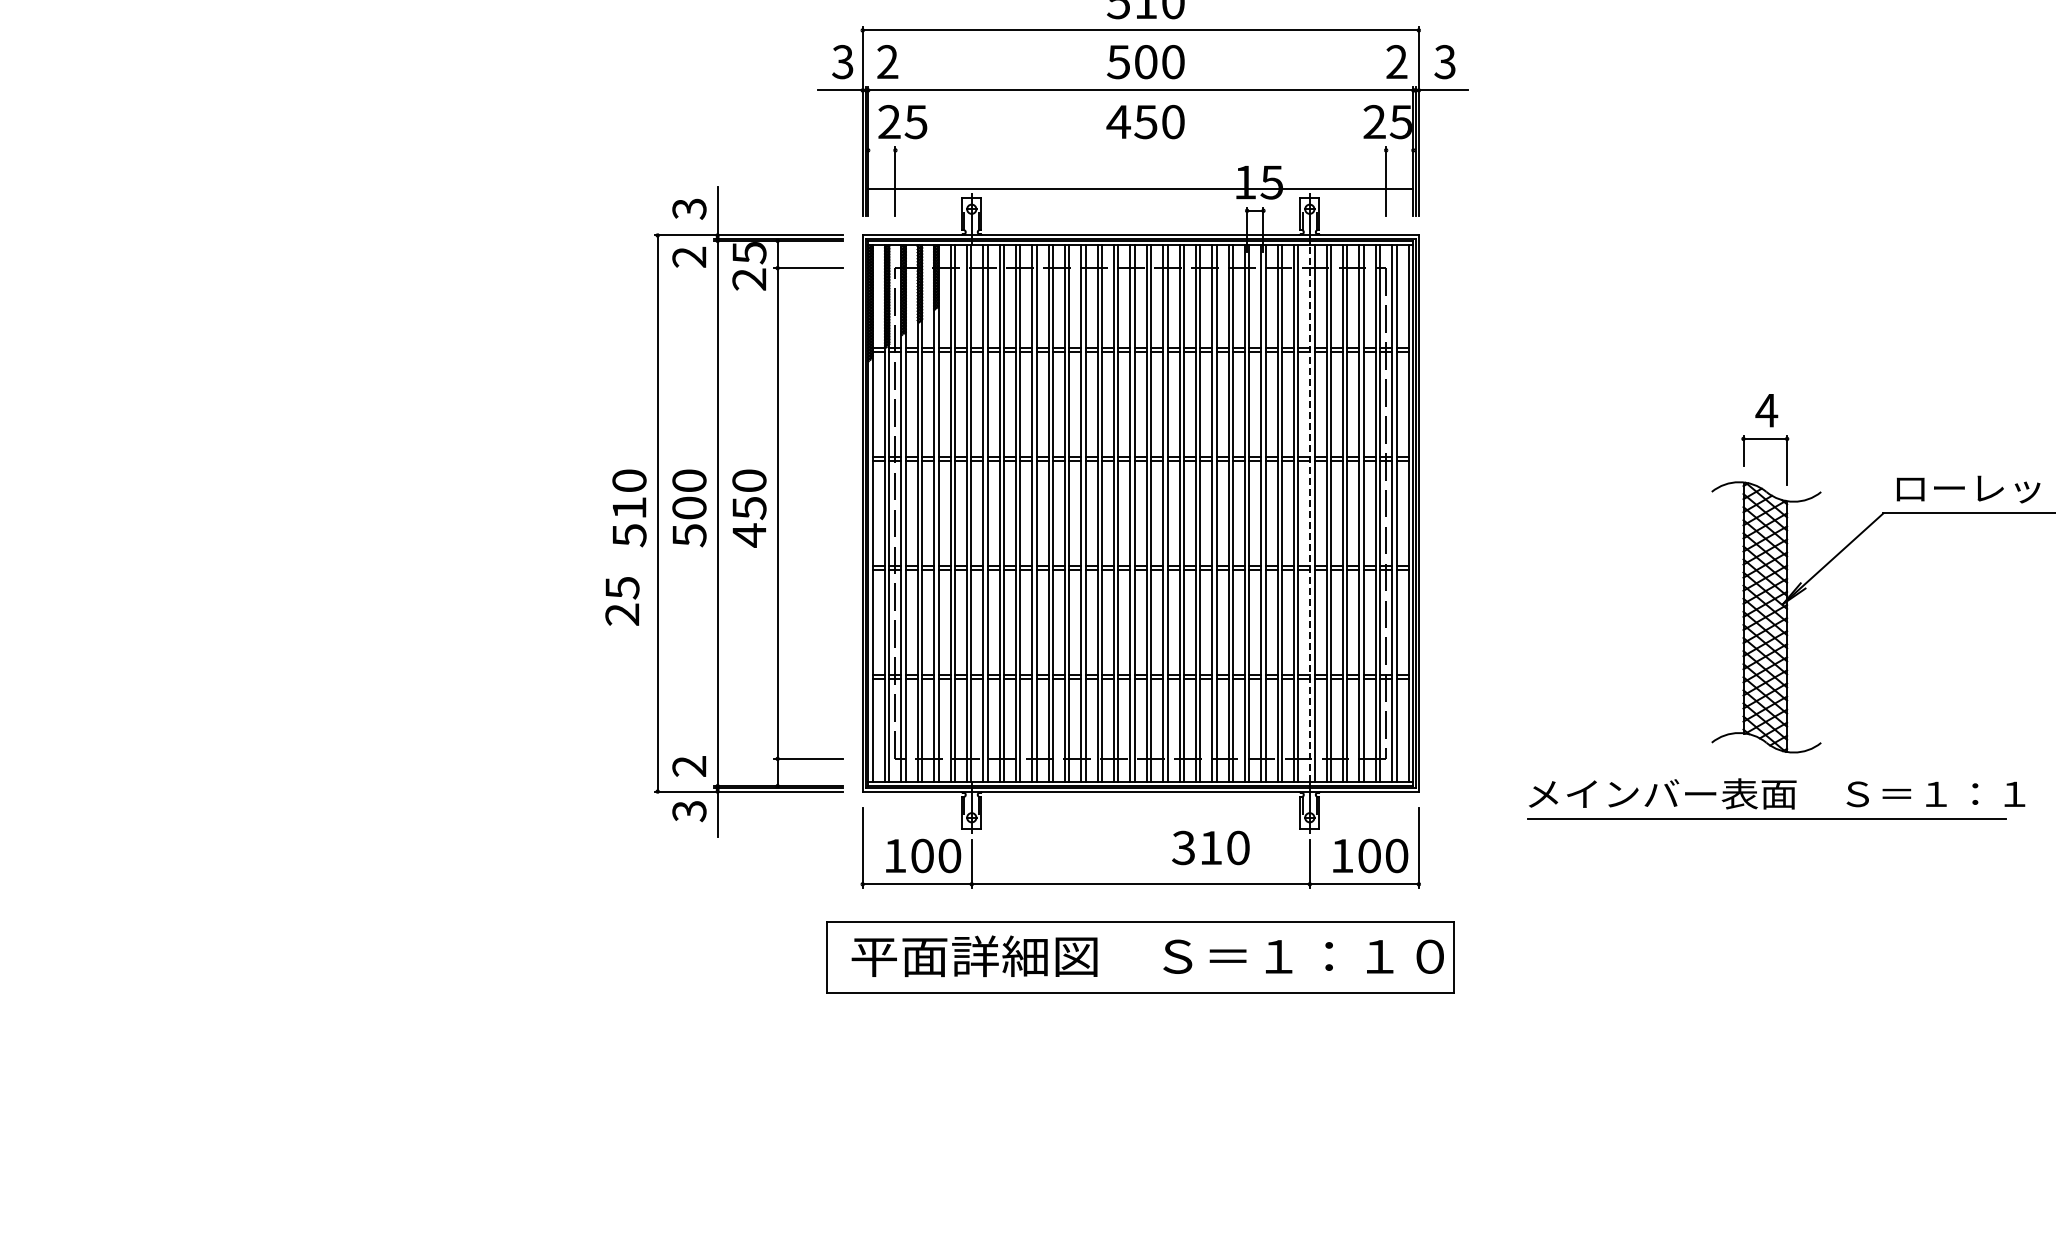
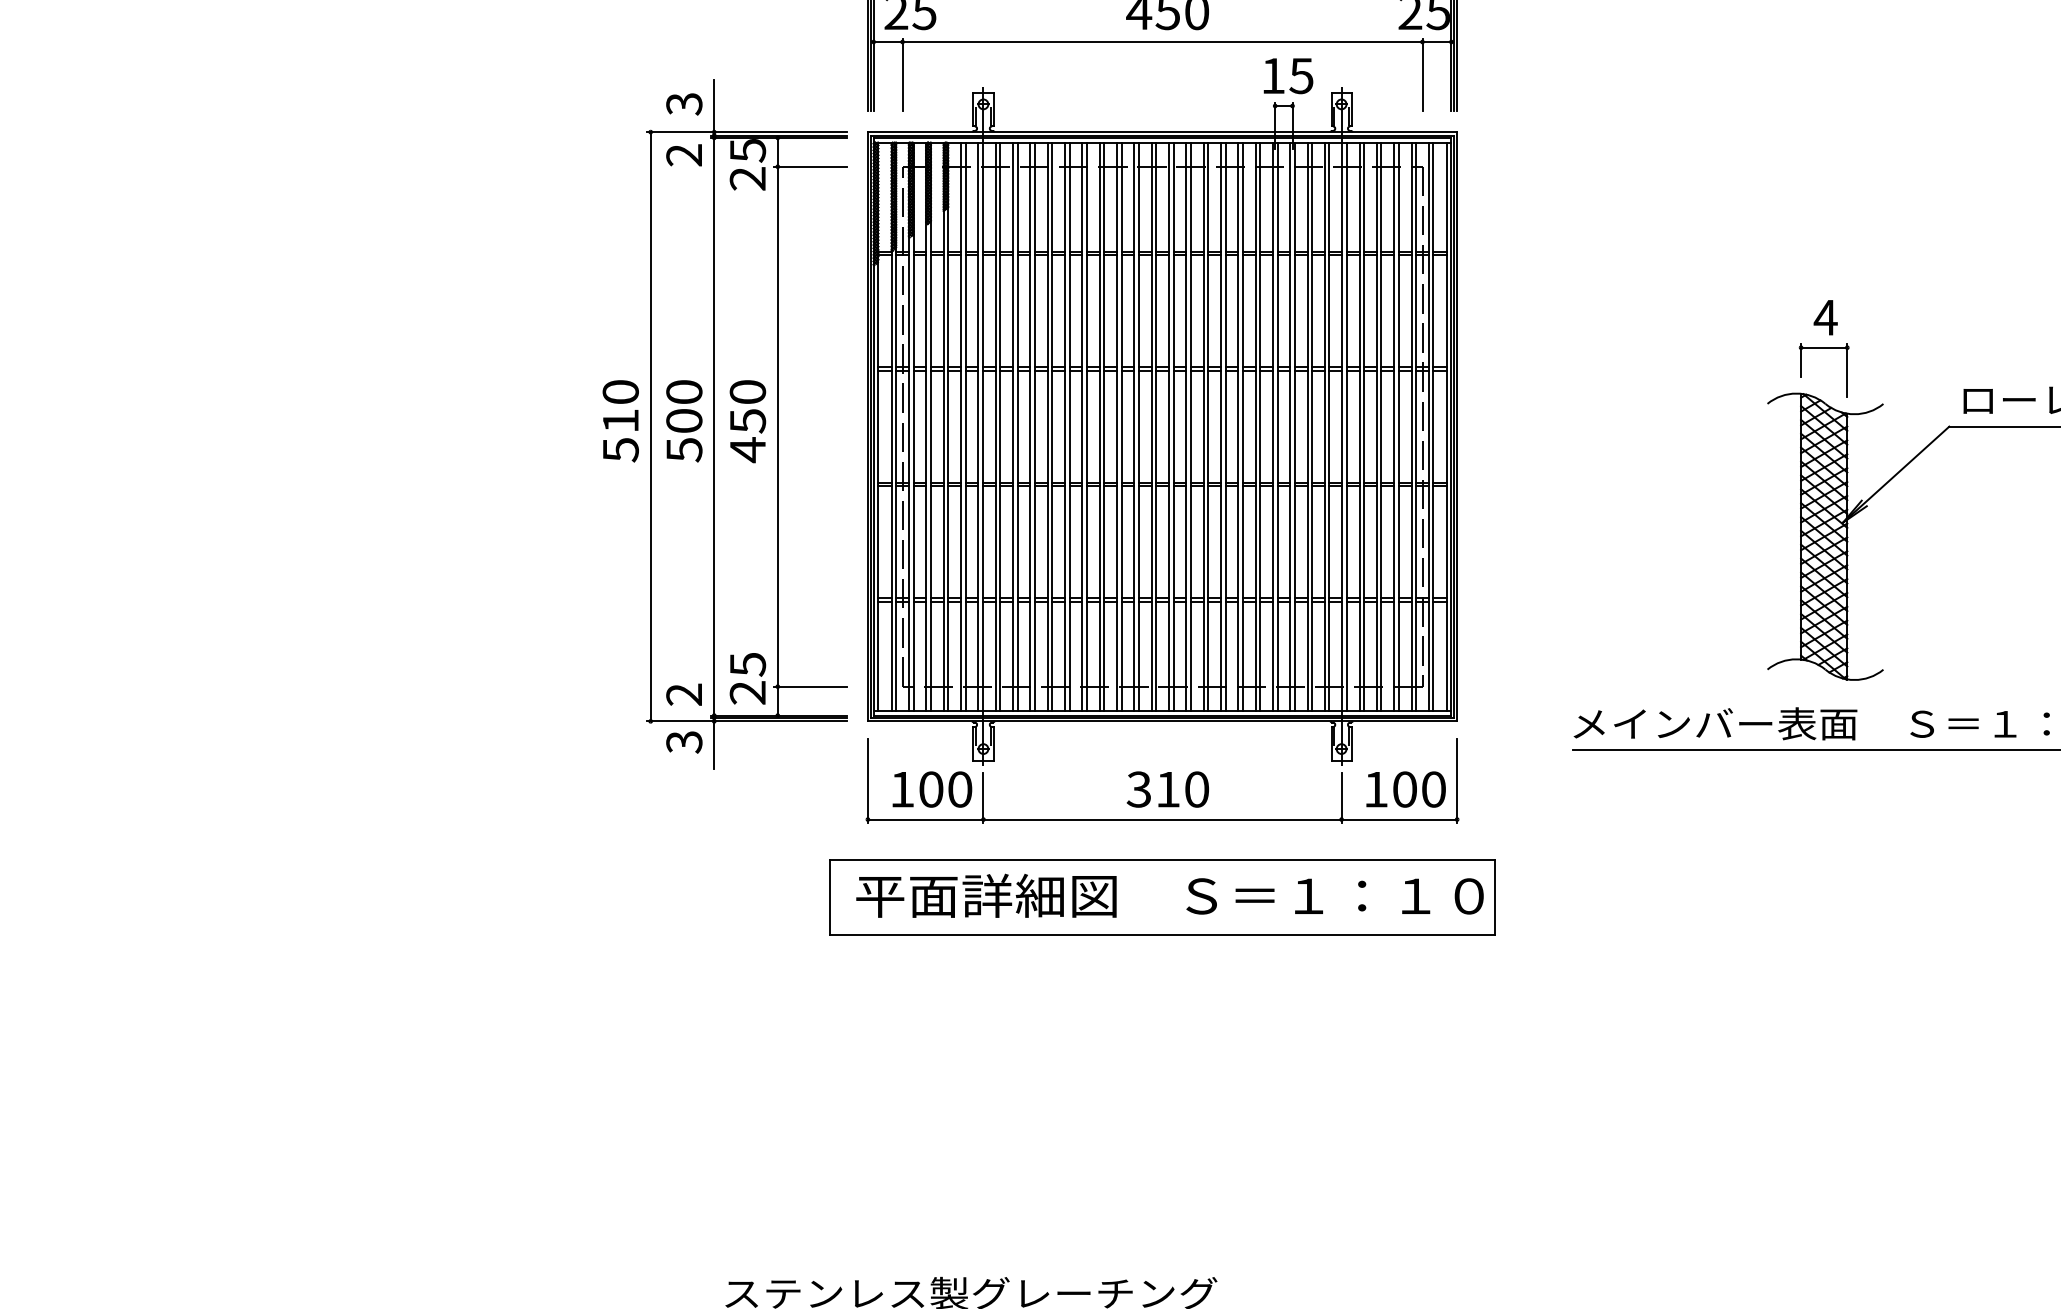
line: (1140, 189) -> (1162, 42), moved
line: (1310, 513) -> (1342, 426), dashed -> solid
text: (622, 601) -> (747, 678), moved
text: (1210, 847) -> (1167, 789), moved

